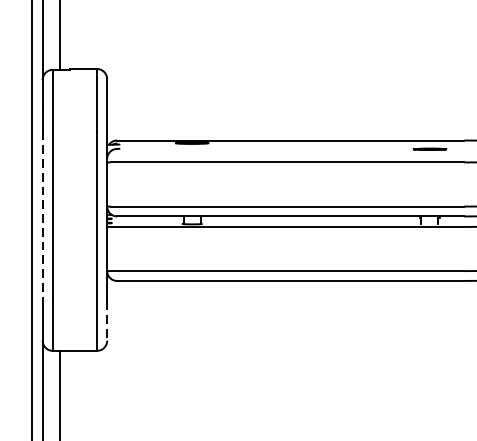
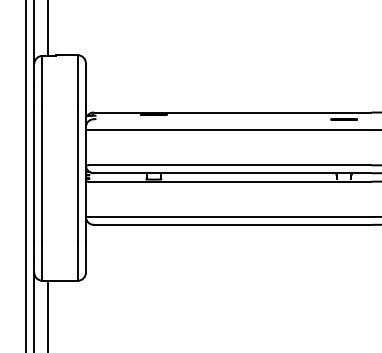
line: (42, 216) -> (34, 173), dashed -> solid
line: (106, 320) -> (85, 256), dashed -> solid

